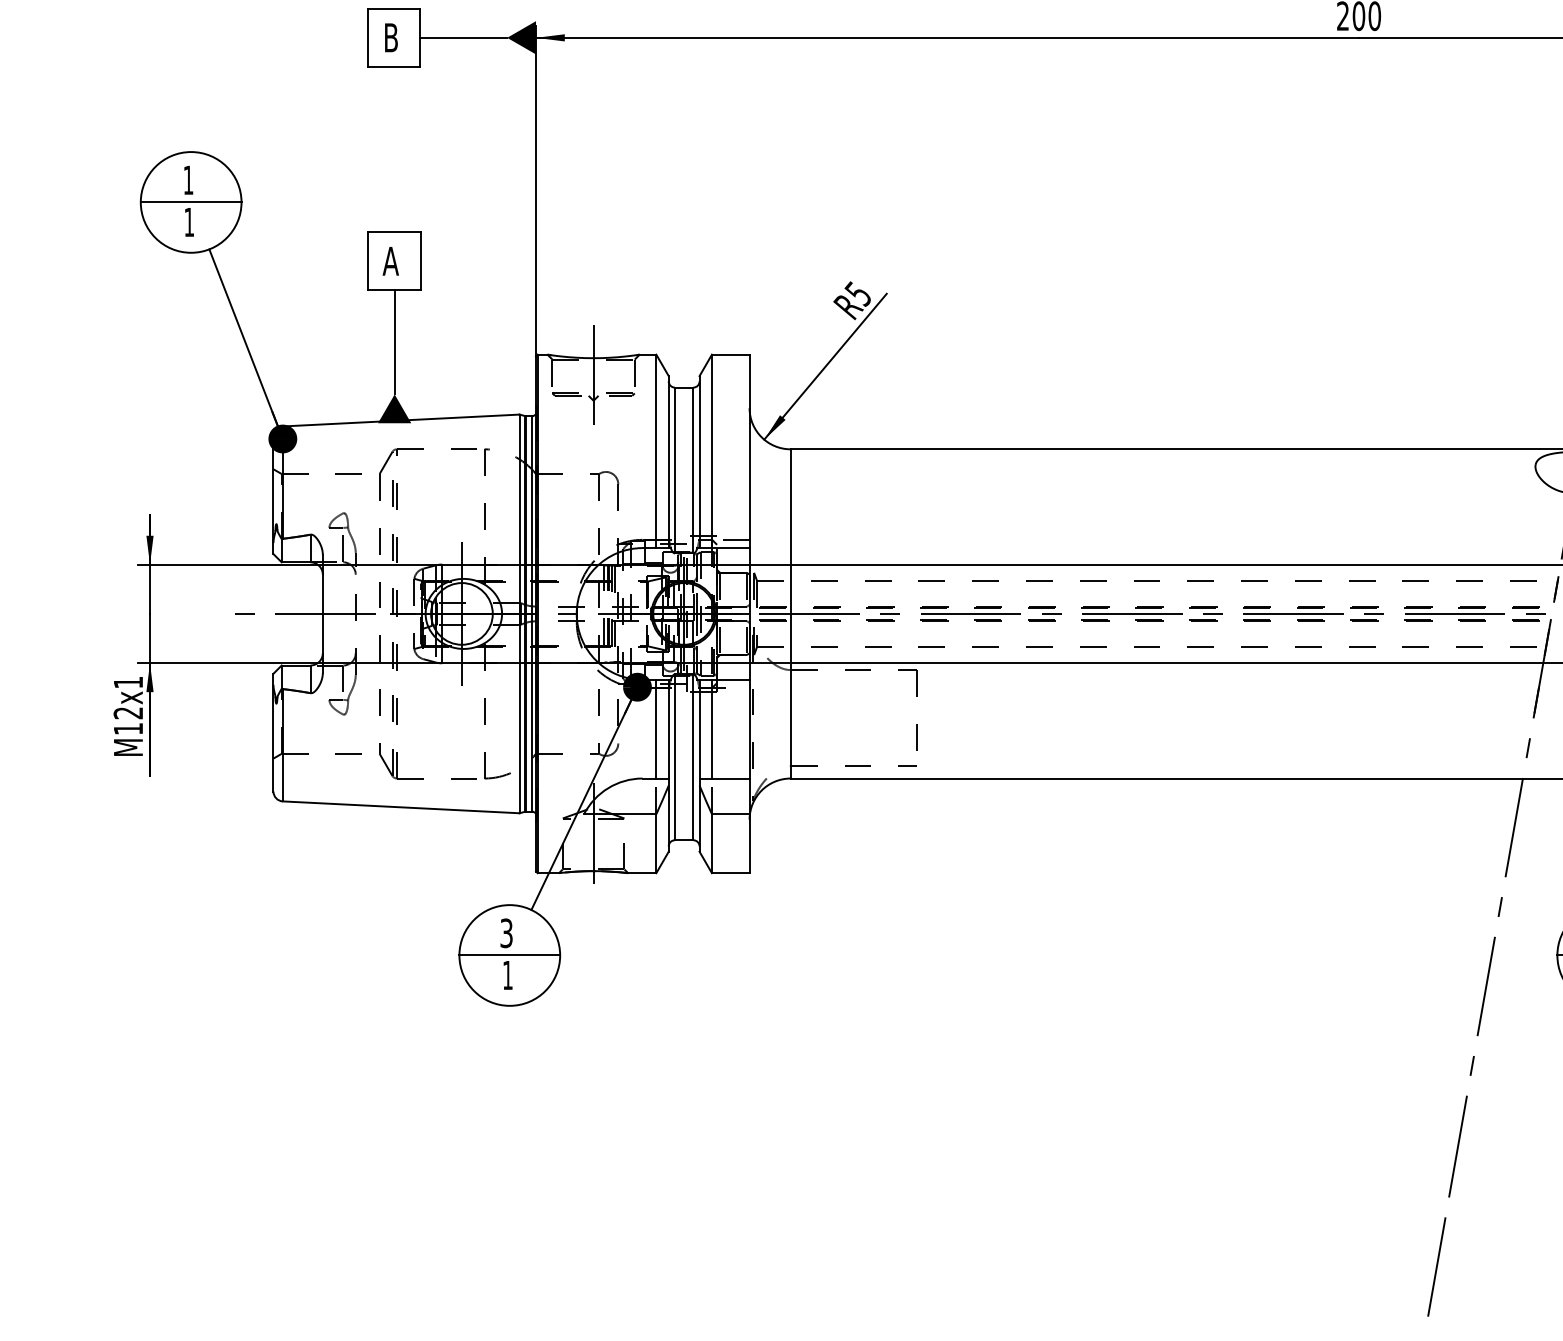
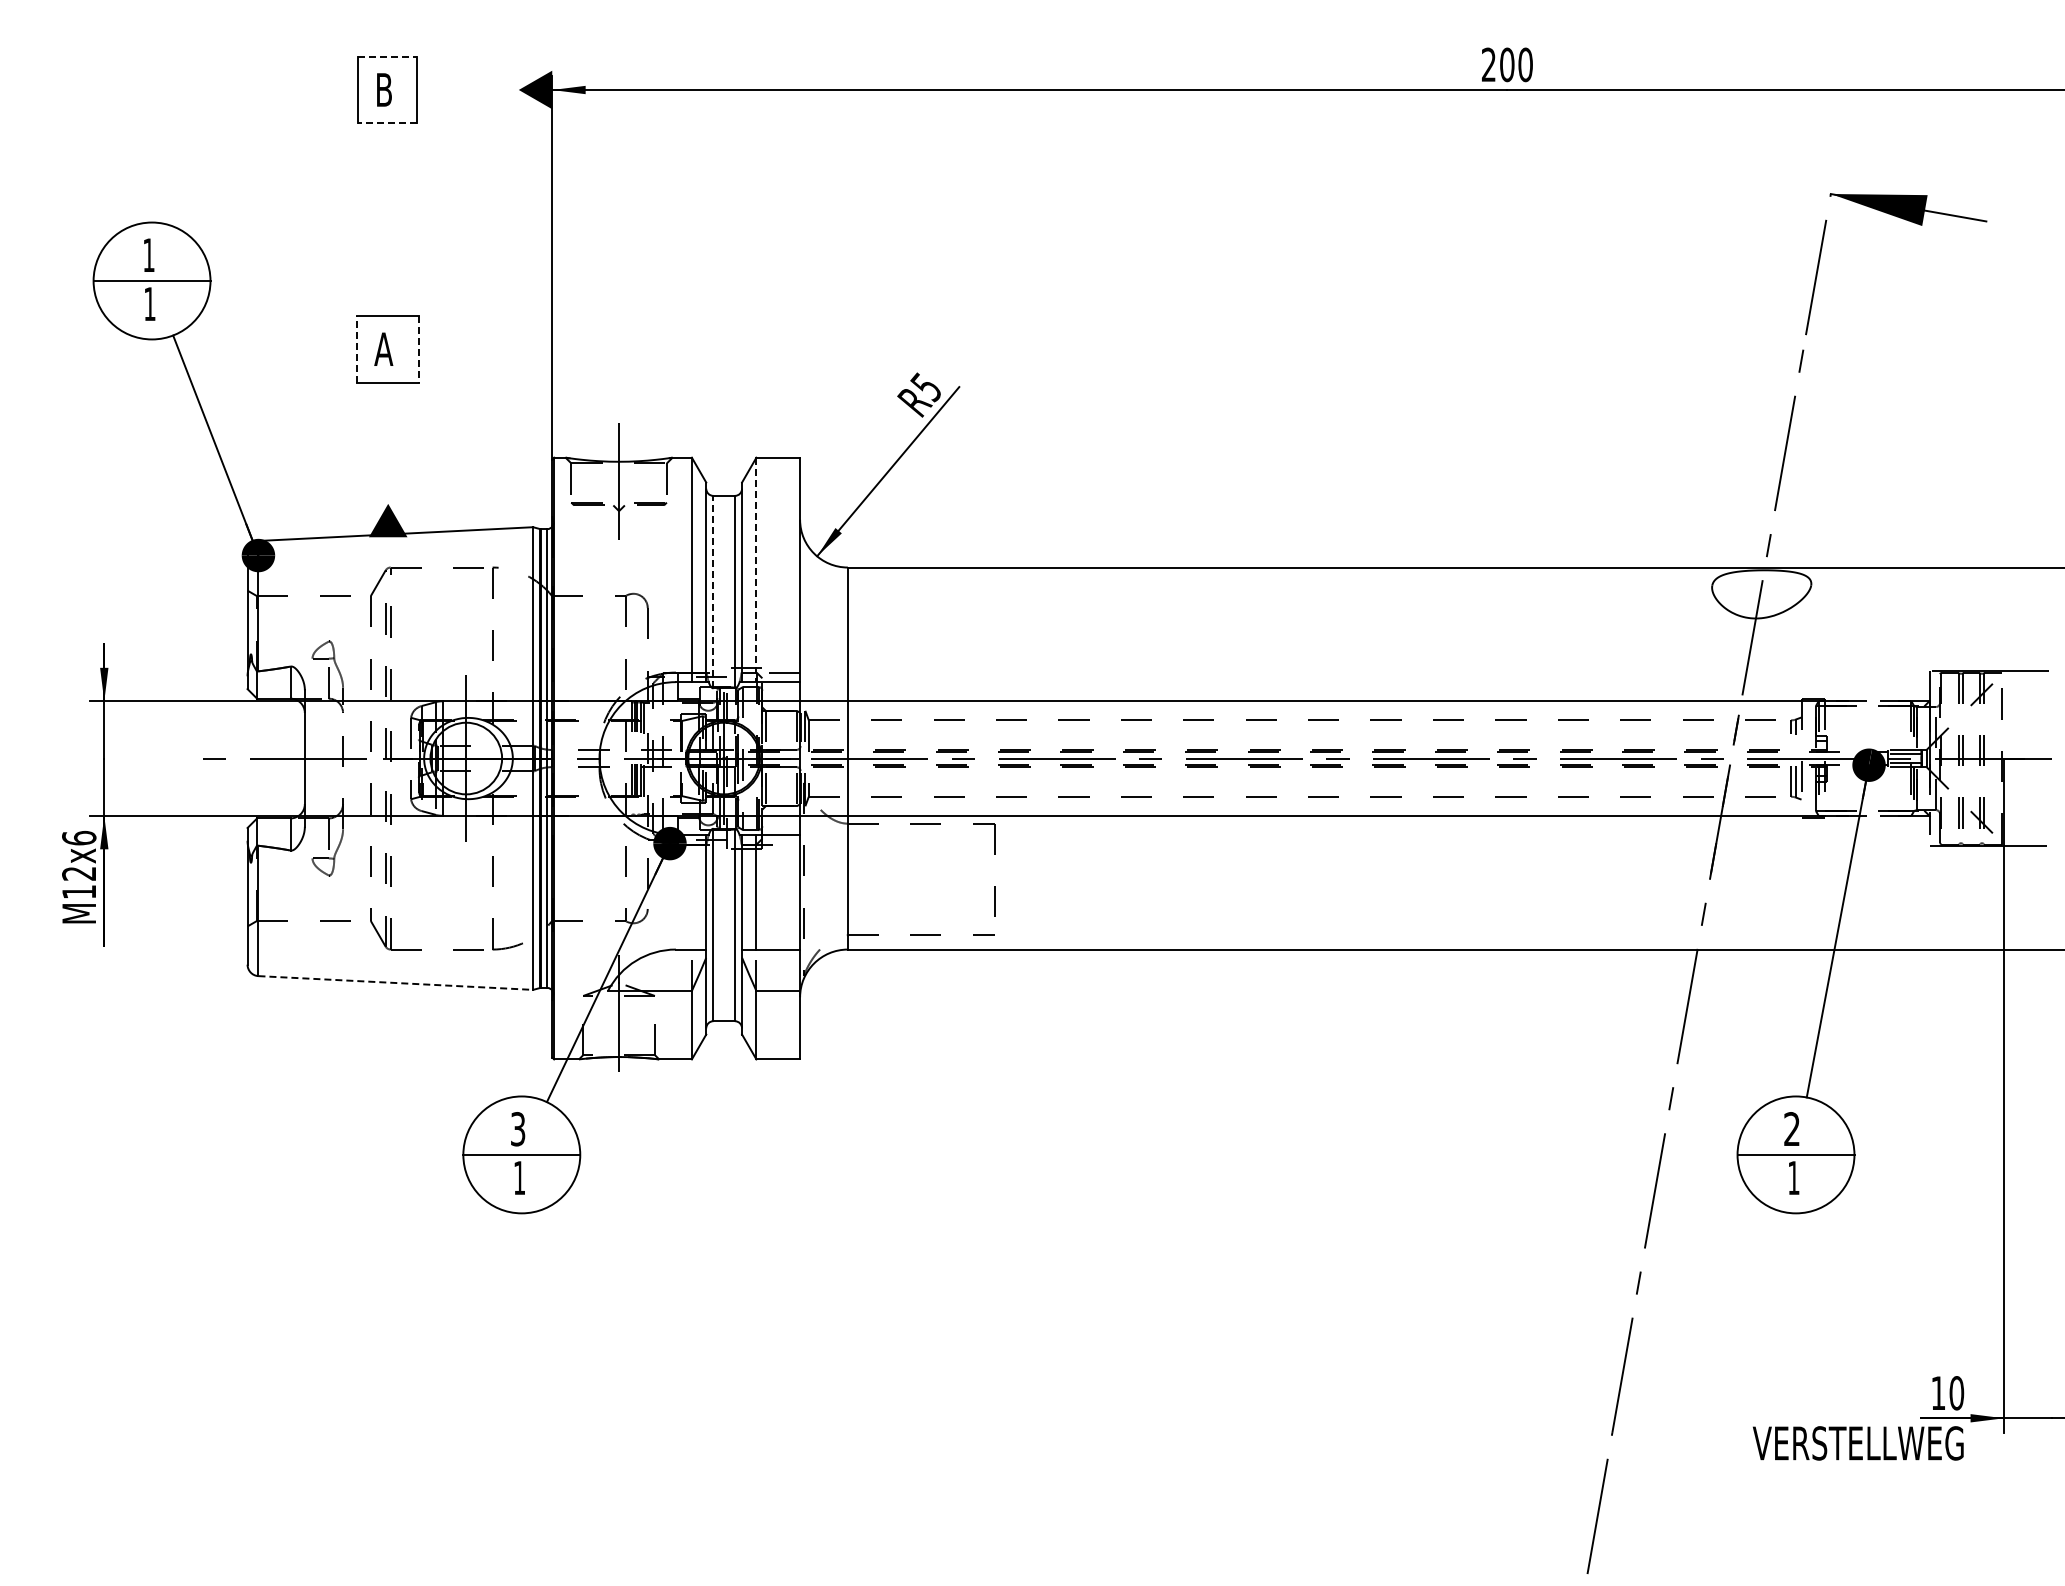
line: (394, 8) -> (387, 56), solid -> dashed
line: (462, 37) -> (467, 89), removed
line: (394, 66) -> (387, 123), solid -> dashed
line: (368, 260) -> (357, 348), solid -> dashed
line: (421, 261) -> (419, 349), solid -> dashed
line: (394, 341) -> (388, 442), removed
line: (712, 451) -> (756, 570), solid -> dashed
line: (674, 469) -> (713, 591), solid -> dashed
text: (128, 681) -> (79, 837), M12x1 -> M12x6
line: (656, 728) -> (691, 891), removed
line: (400, 807) -> (395, 983), solid -> dashed

